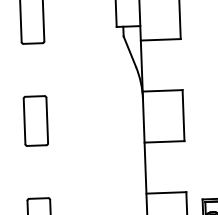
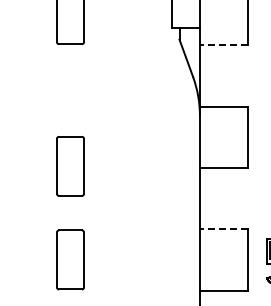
line: (160, 39) -> (223, 45), solid -> dashed
part: (35, 121) -> (70, 166), moved
line: (166, 193) -> (223, 229), solid -> dashed

